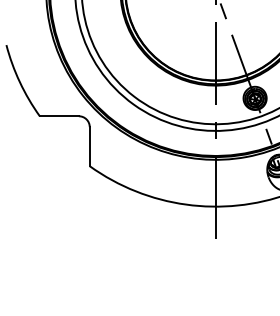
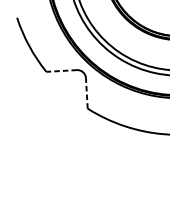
line: (59, 116) -> (61, 71), solid -> dashed
line: (89, 146) -> (86, 93), solid -> dashed

